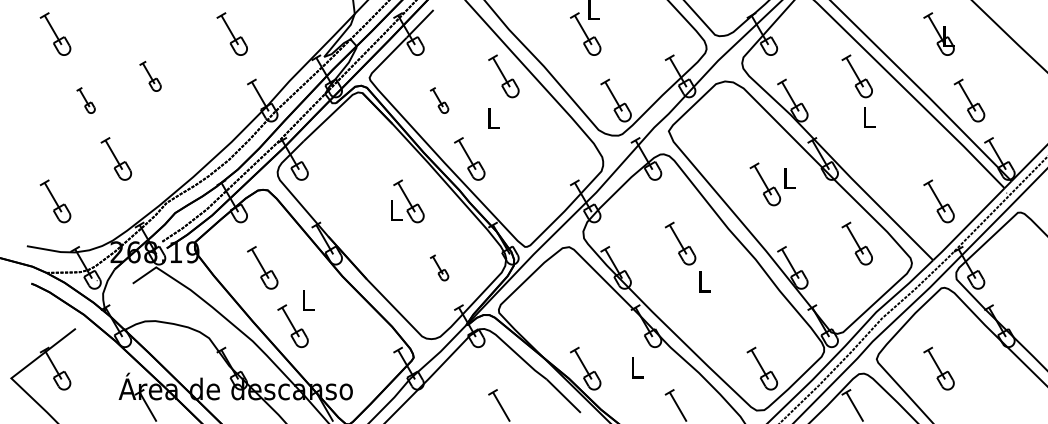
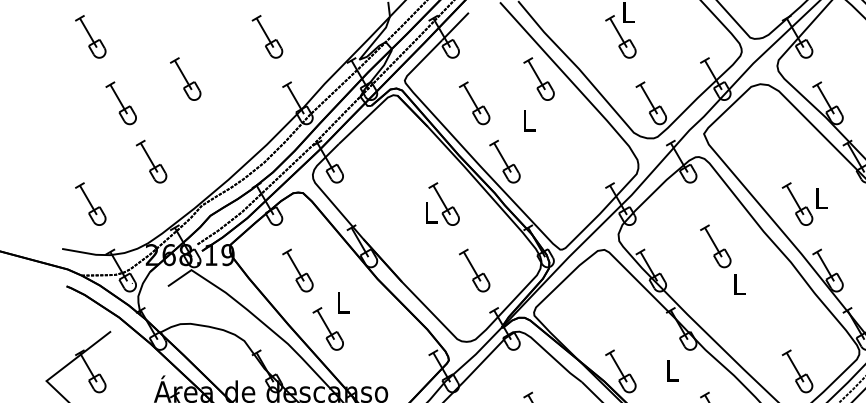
part: (150, 76) -> (185, 79), size x1.43
part: (85, 100) -> (120, 103), size x1.67
part: (439, 100) -> (474, 103), size x1.67
part: (772, 184) -> (804, 204), moved
part: (439, 267) -> (474, 270), size x1.67

